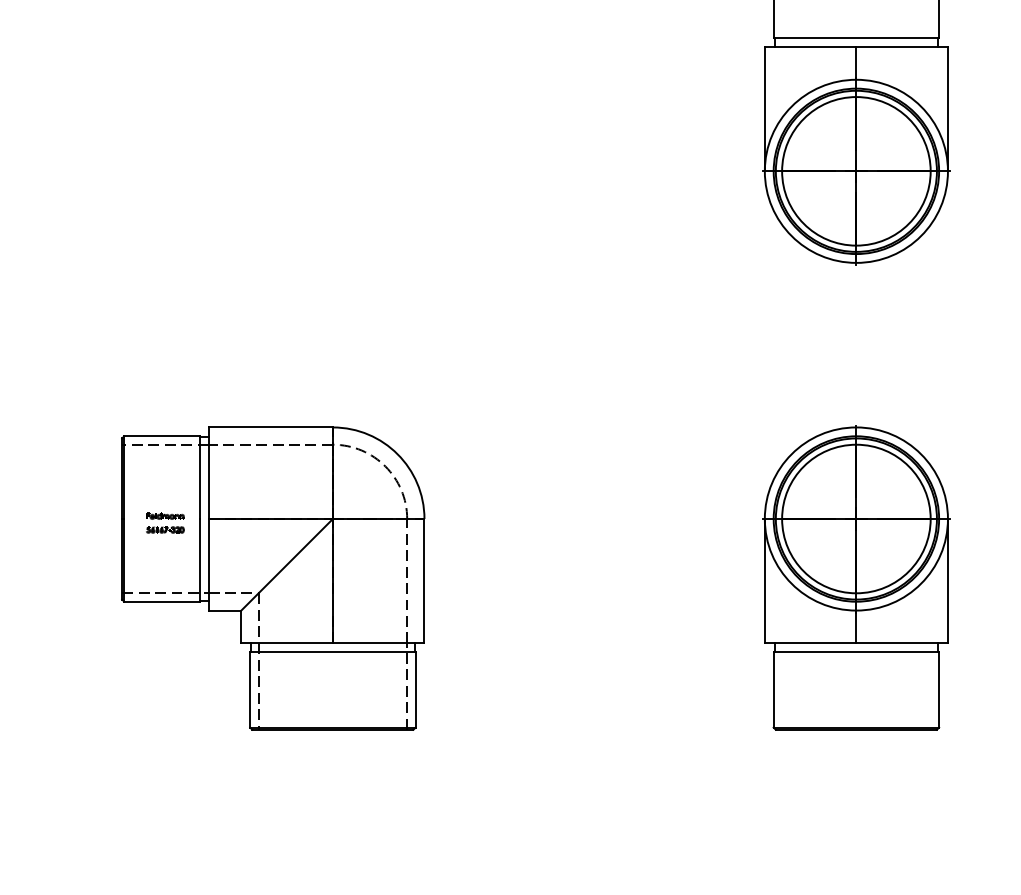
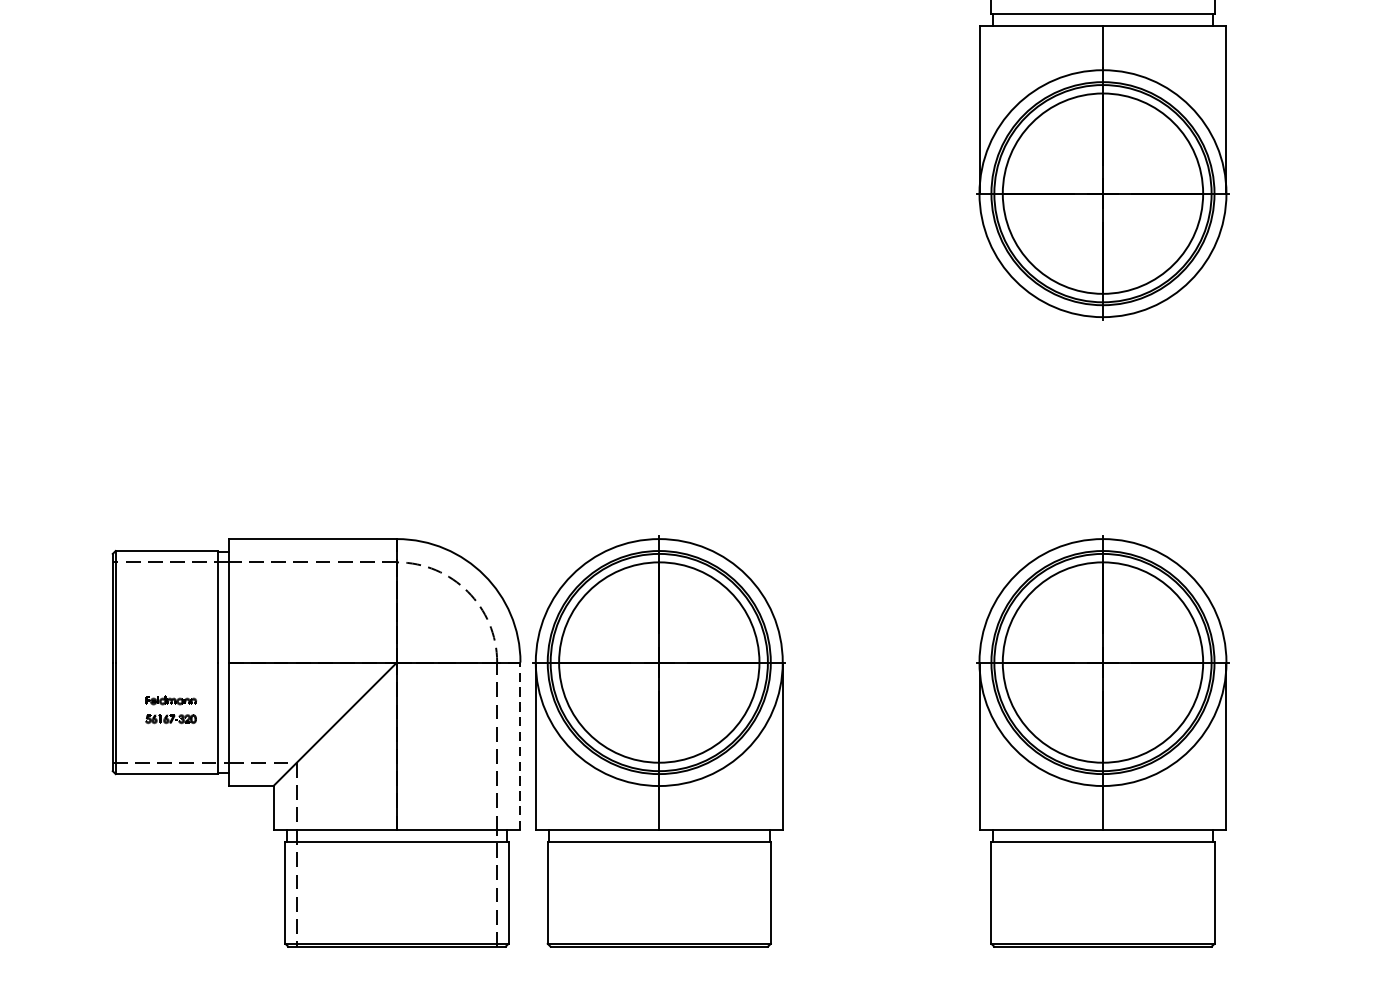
part: (165, 522) -> (171, 709), moved
part: (527, 577) -> (659, 741), added
line: (424, 580) -> (520, 745), solid -> dashed

